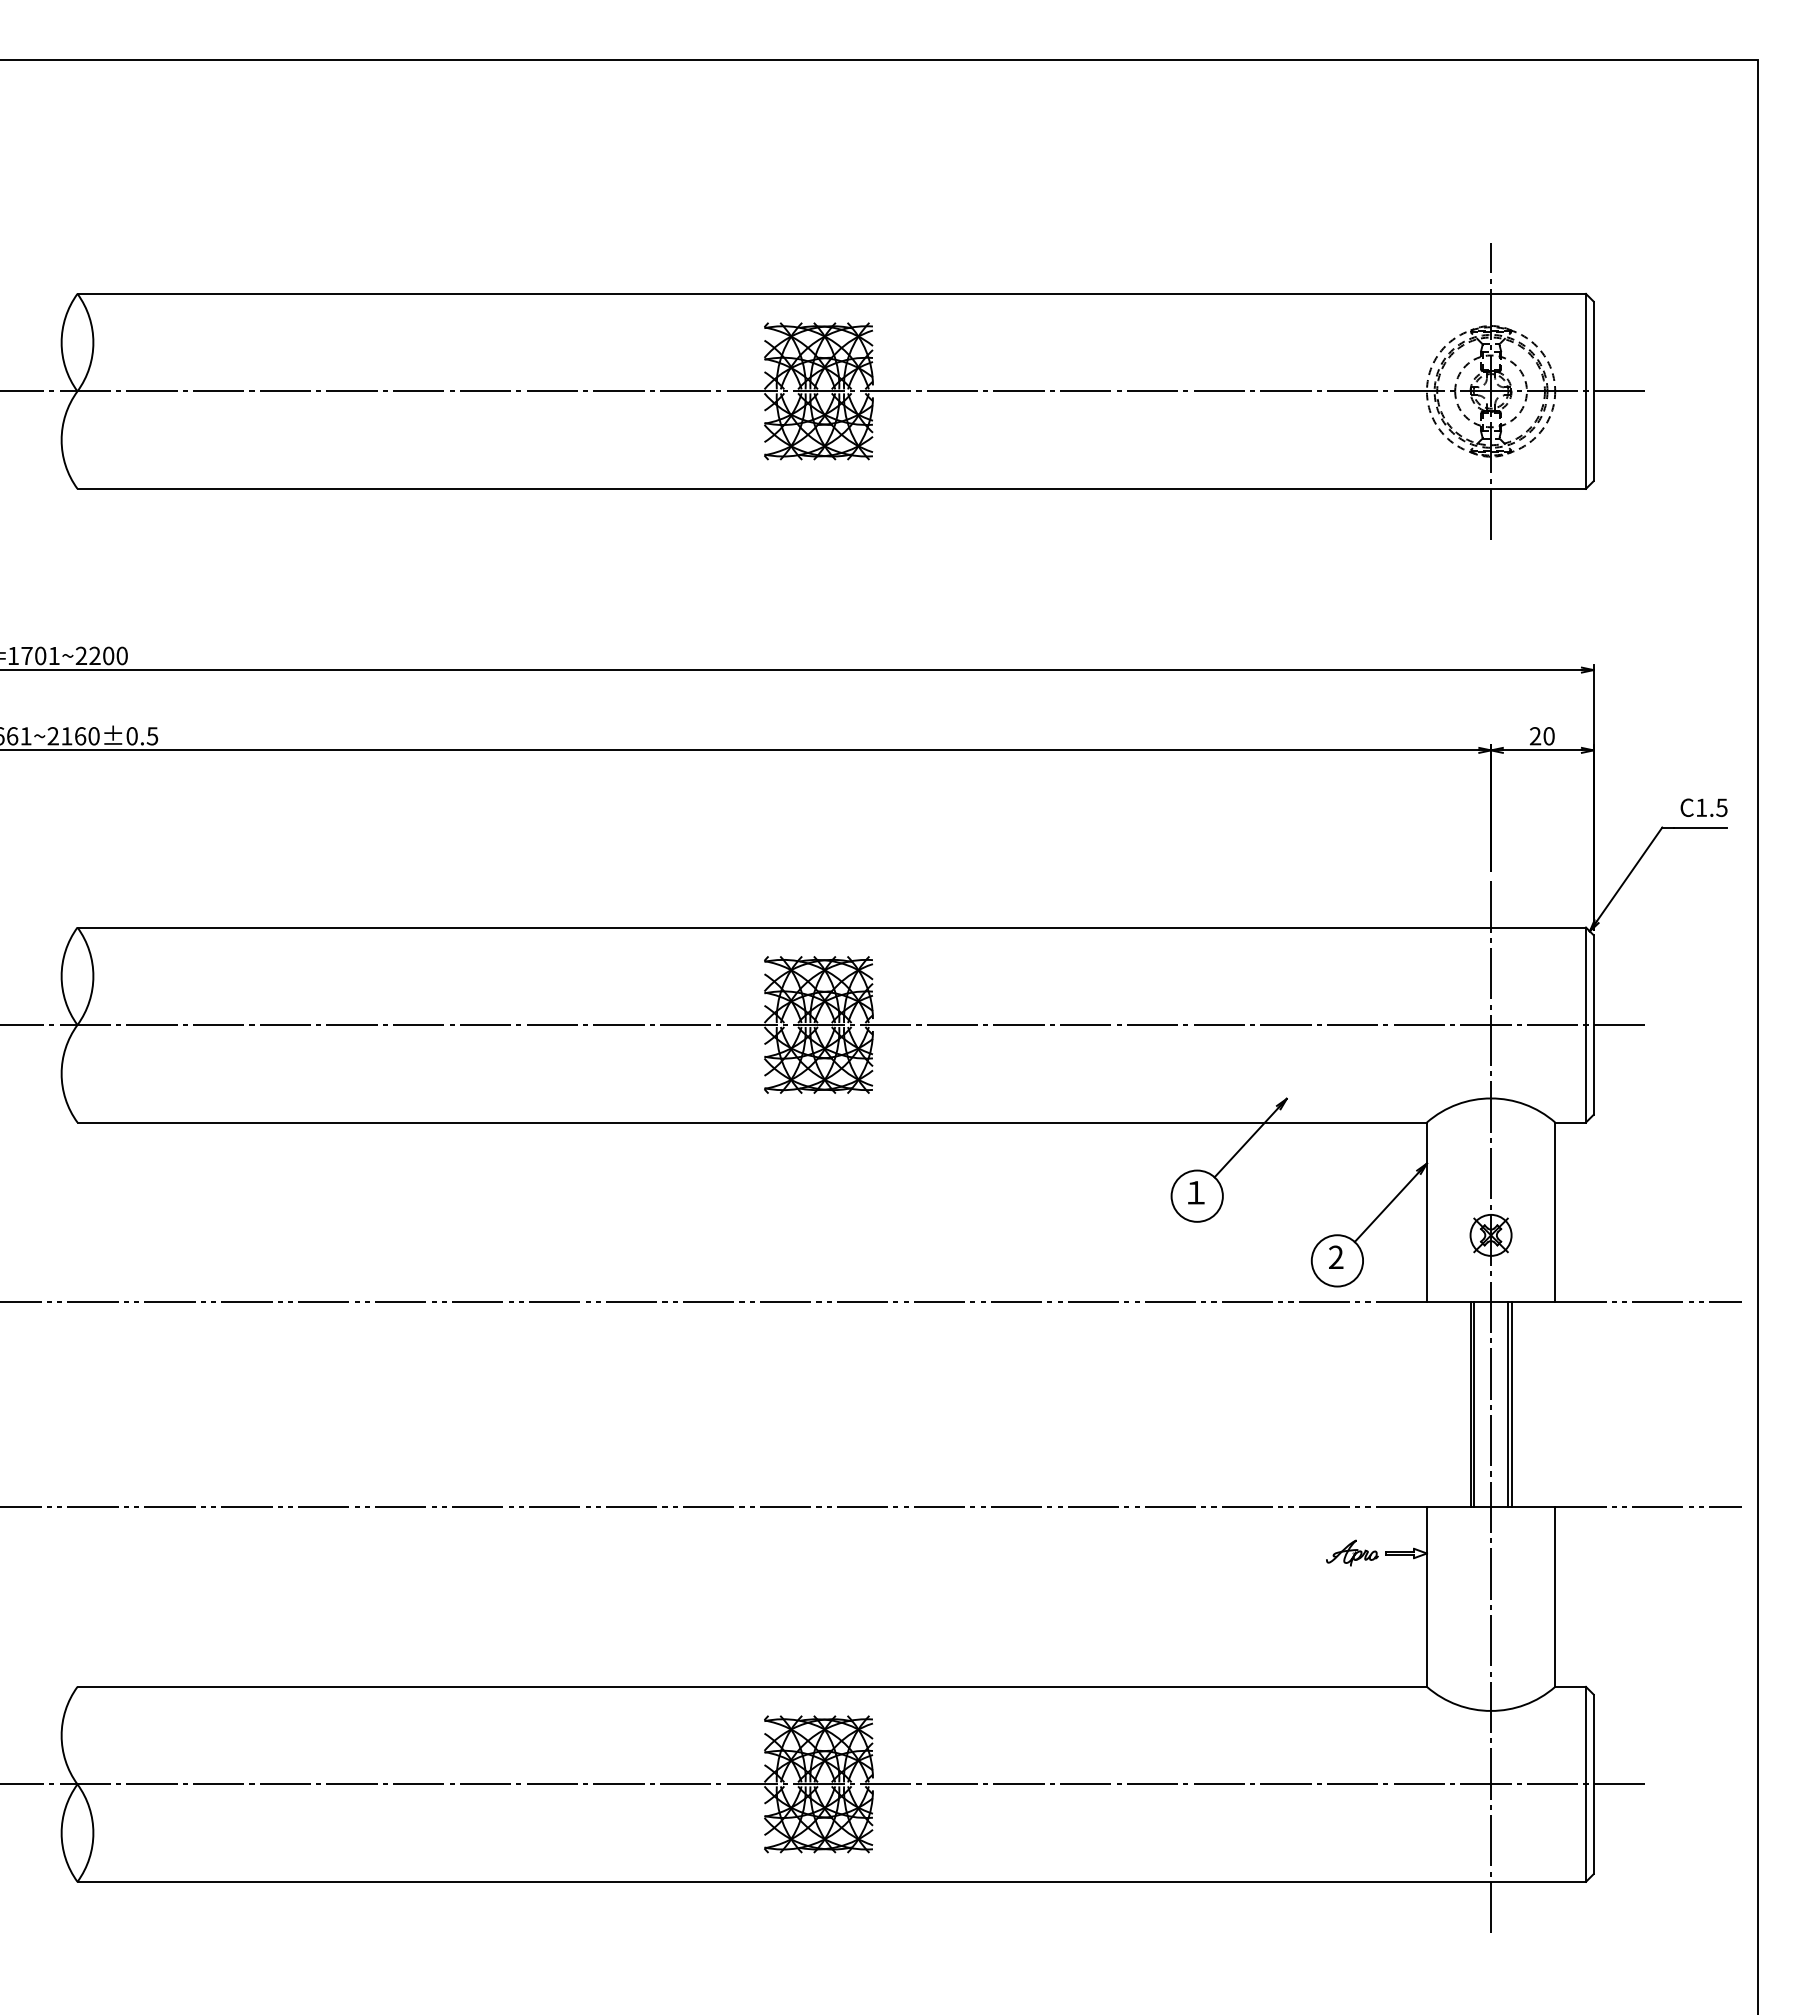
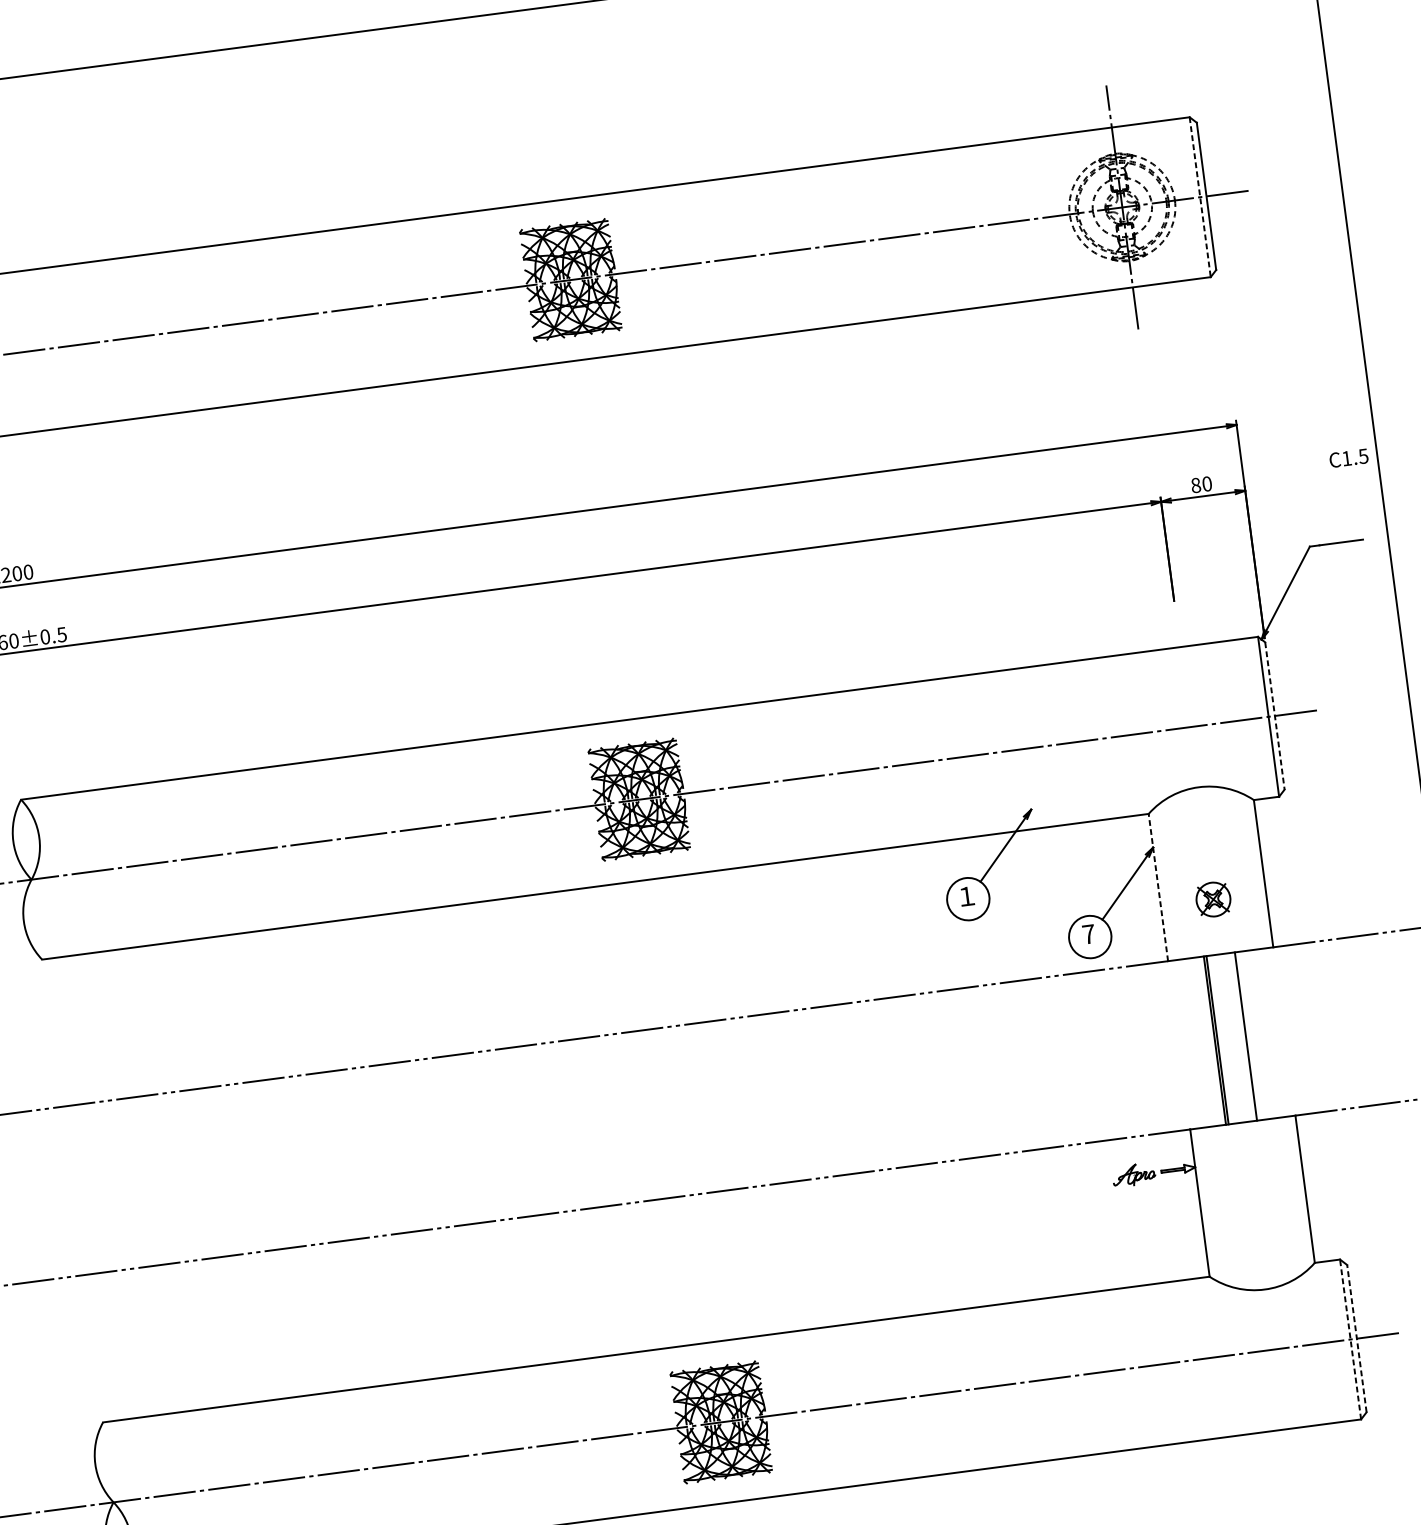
line: (1586, 391) -> (1200, 197), solid -> dashed
text: (1535, 736) -> (1196, 485), 20 -> 80
text: (1703, 807) -> (1348, 458), moved
line: (1593, 1025) -> (1274, 716), solid -> dashed
line: (1426, 1212) -> (1158, 887), solid -> dashed
text: (1336, 1256) -> (1089, 933), 2 -> 7
line: (1491, 1404) -> (1232, 1038), removed
line: (1511, 1404) -> (1248, 1036), removed
line: (1586, 1783) -> (1350, 1338), solid -> dashed
line: (1593, 1784) -> (1356, 1338), solid -> dashed

